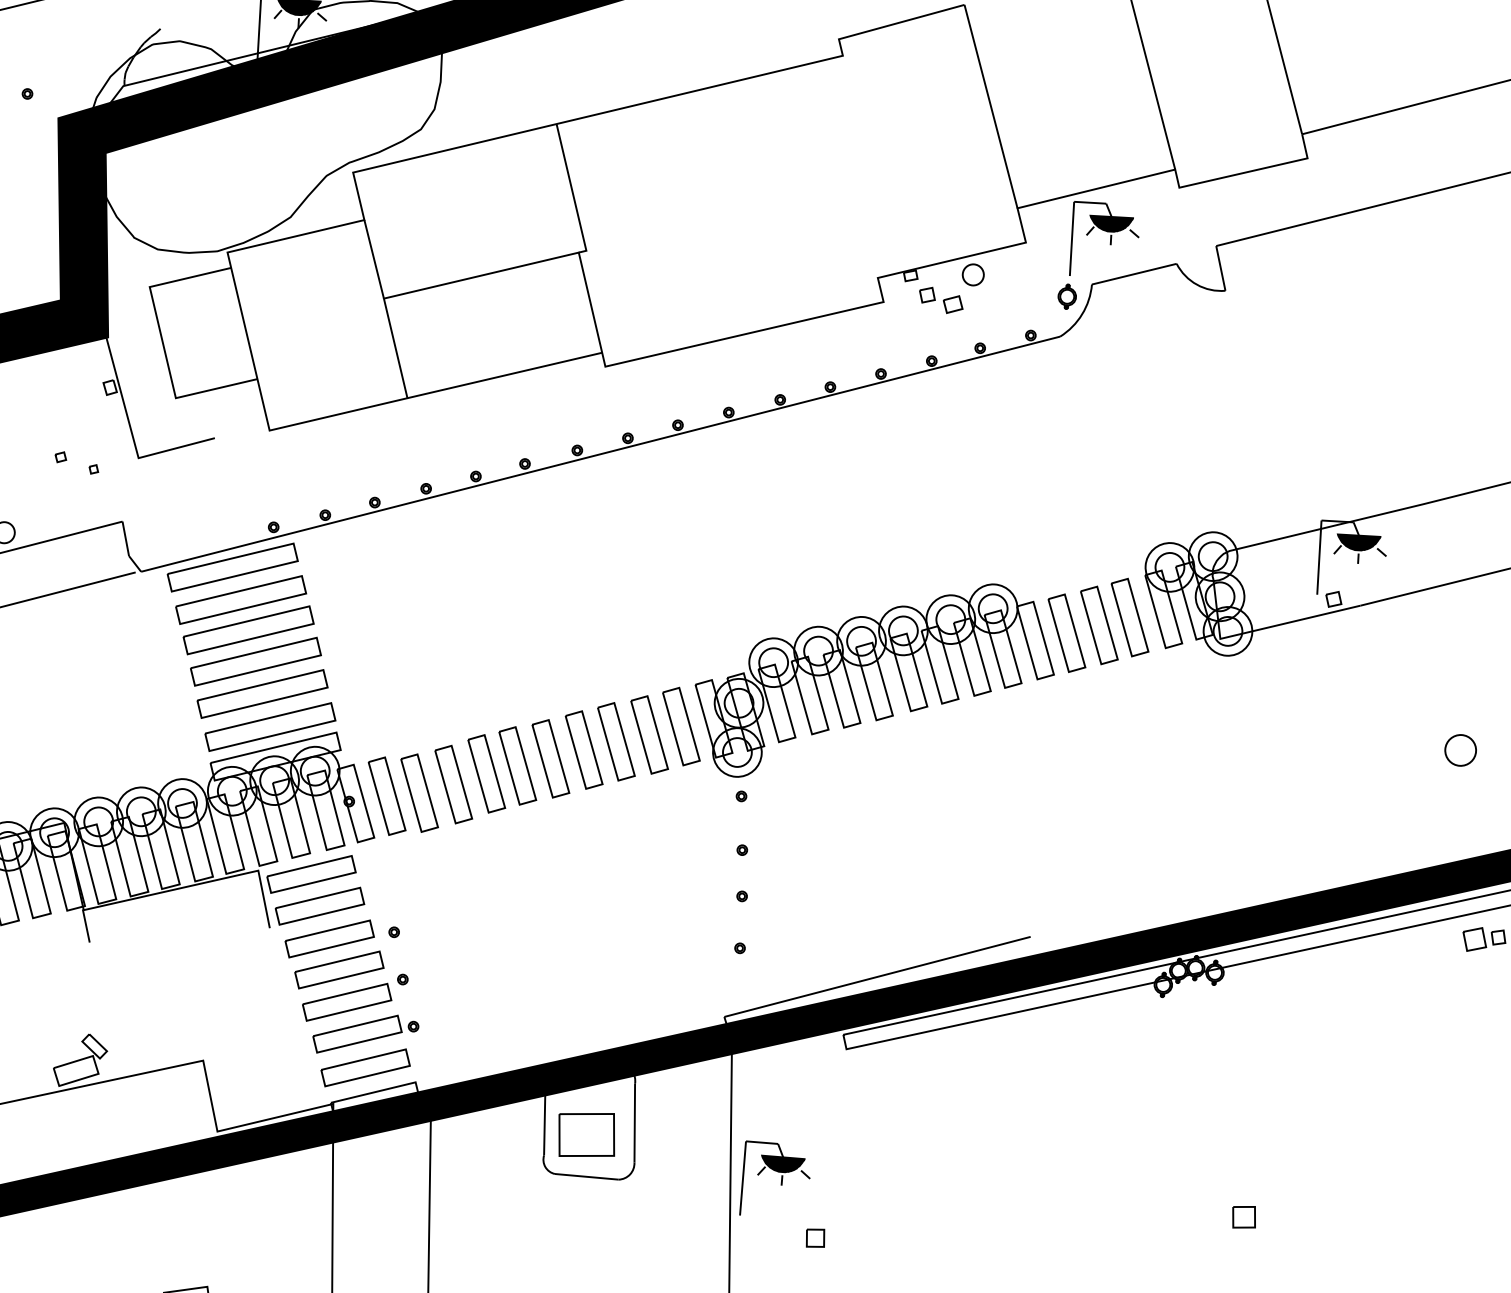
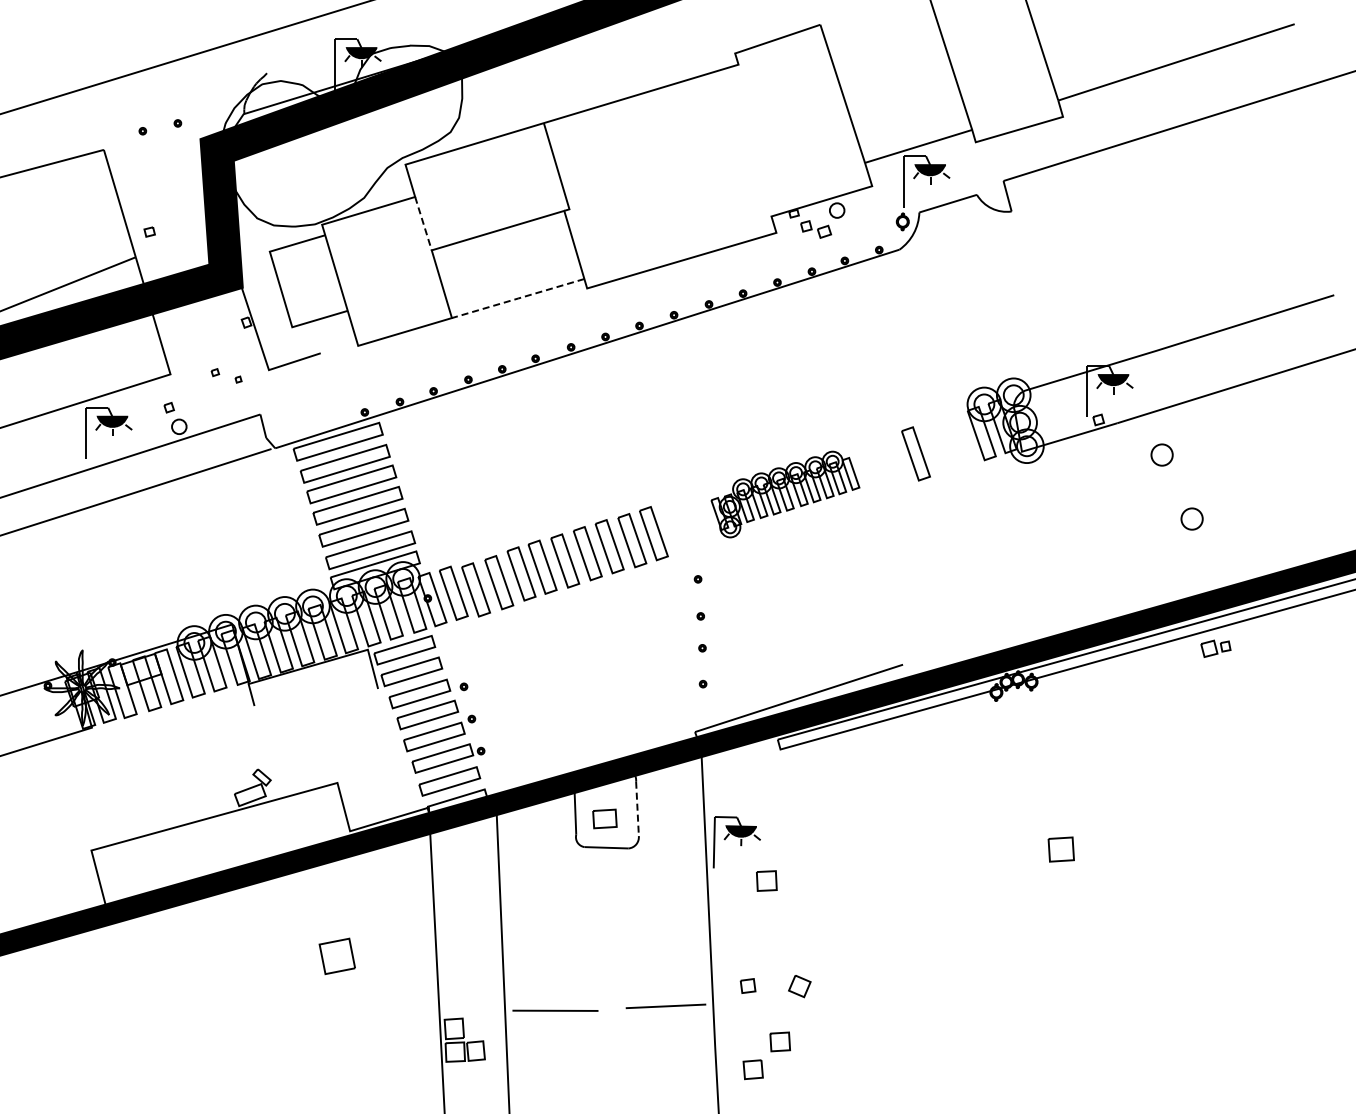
line: (374, 259) -> (423, 223), solid -> dashed
line: (505, 375) -> (518, 298), solid -> dashed
part: (1114, 620) -> (948, 443), removed
circle: (1421, 654) -> (1161, 454), added
part: (874, 681) -> (785, 494), size x0.6
line: (634, 1124) -> (637, 809), solid -> dashed
part: (586, 1134) -> (604, 818), size x0.6
part: (1244, 1217) -> (1061, 849), size x1.6
part: (815, 1237) -> (766, 880), size x1.6

